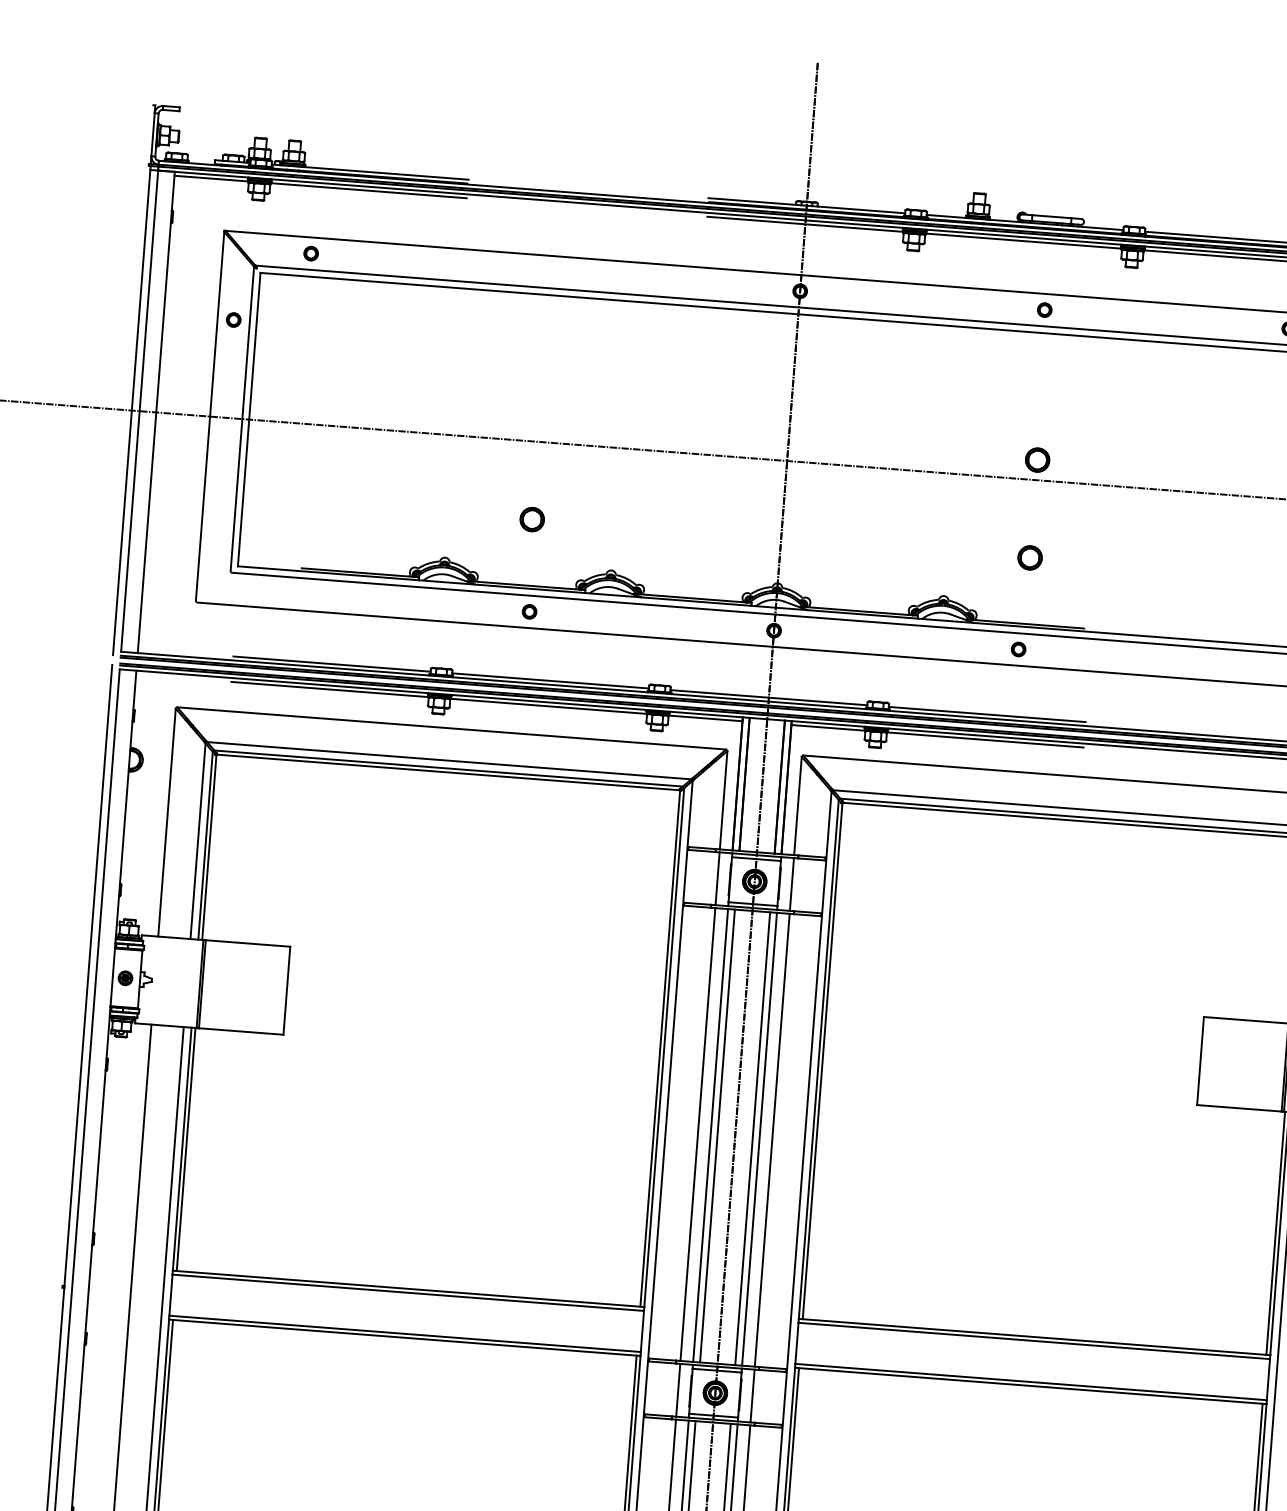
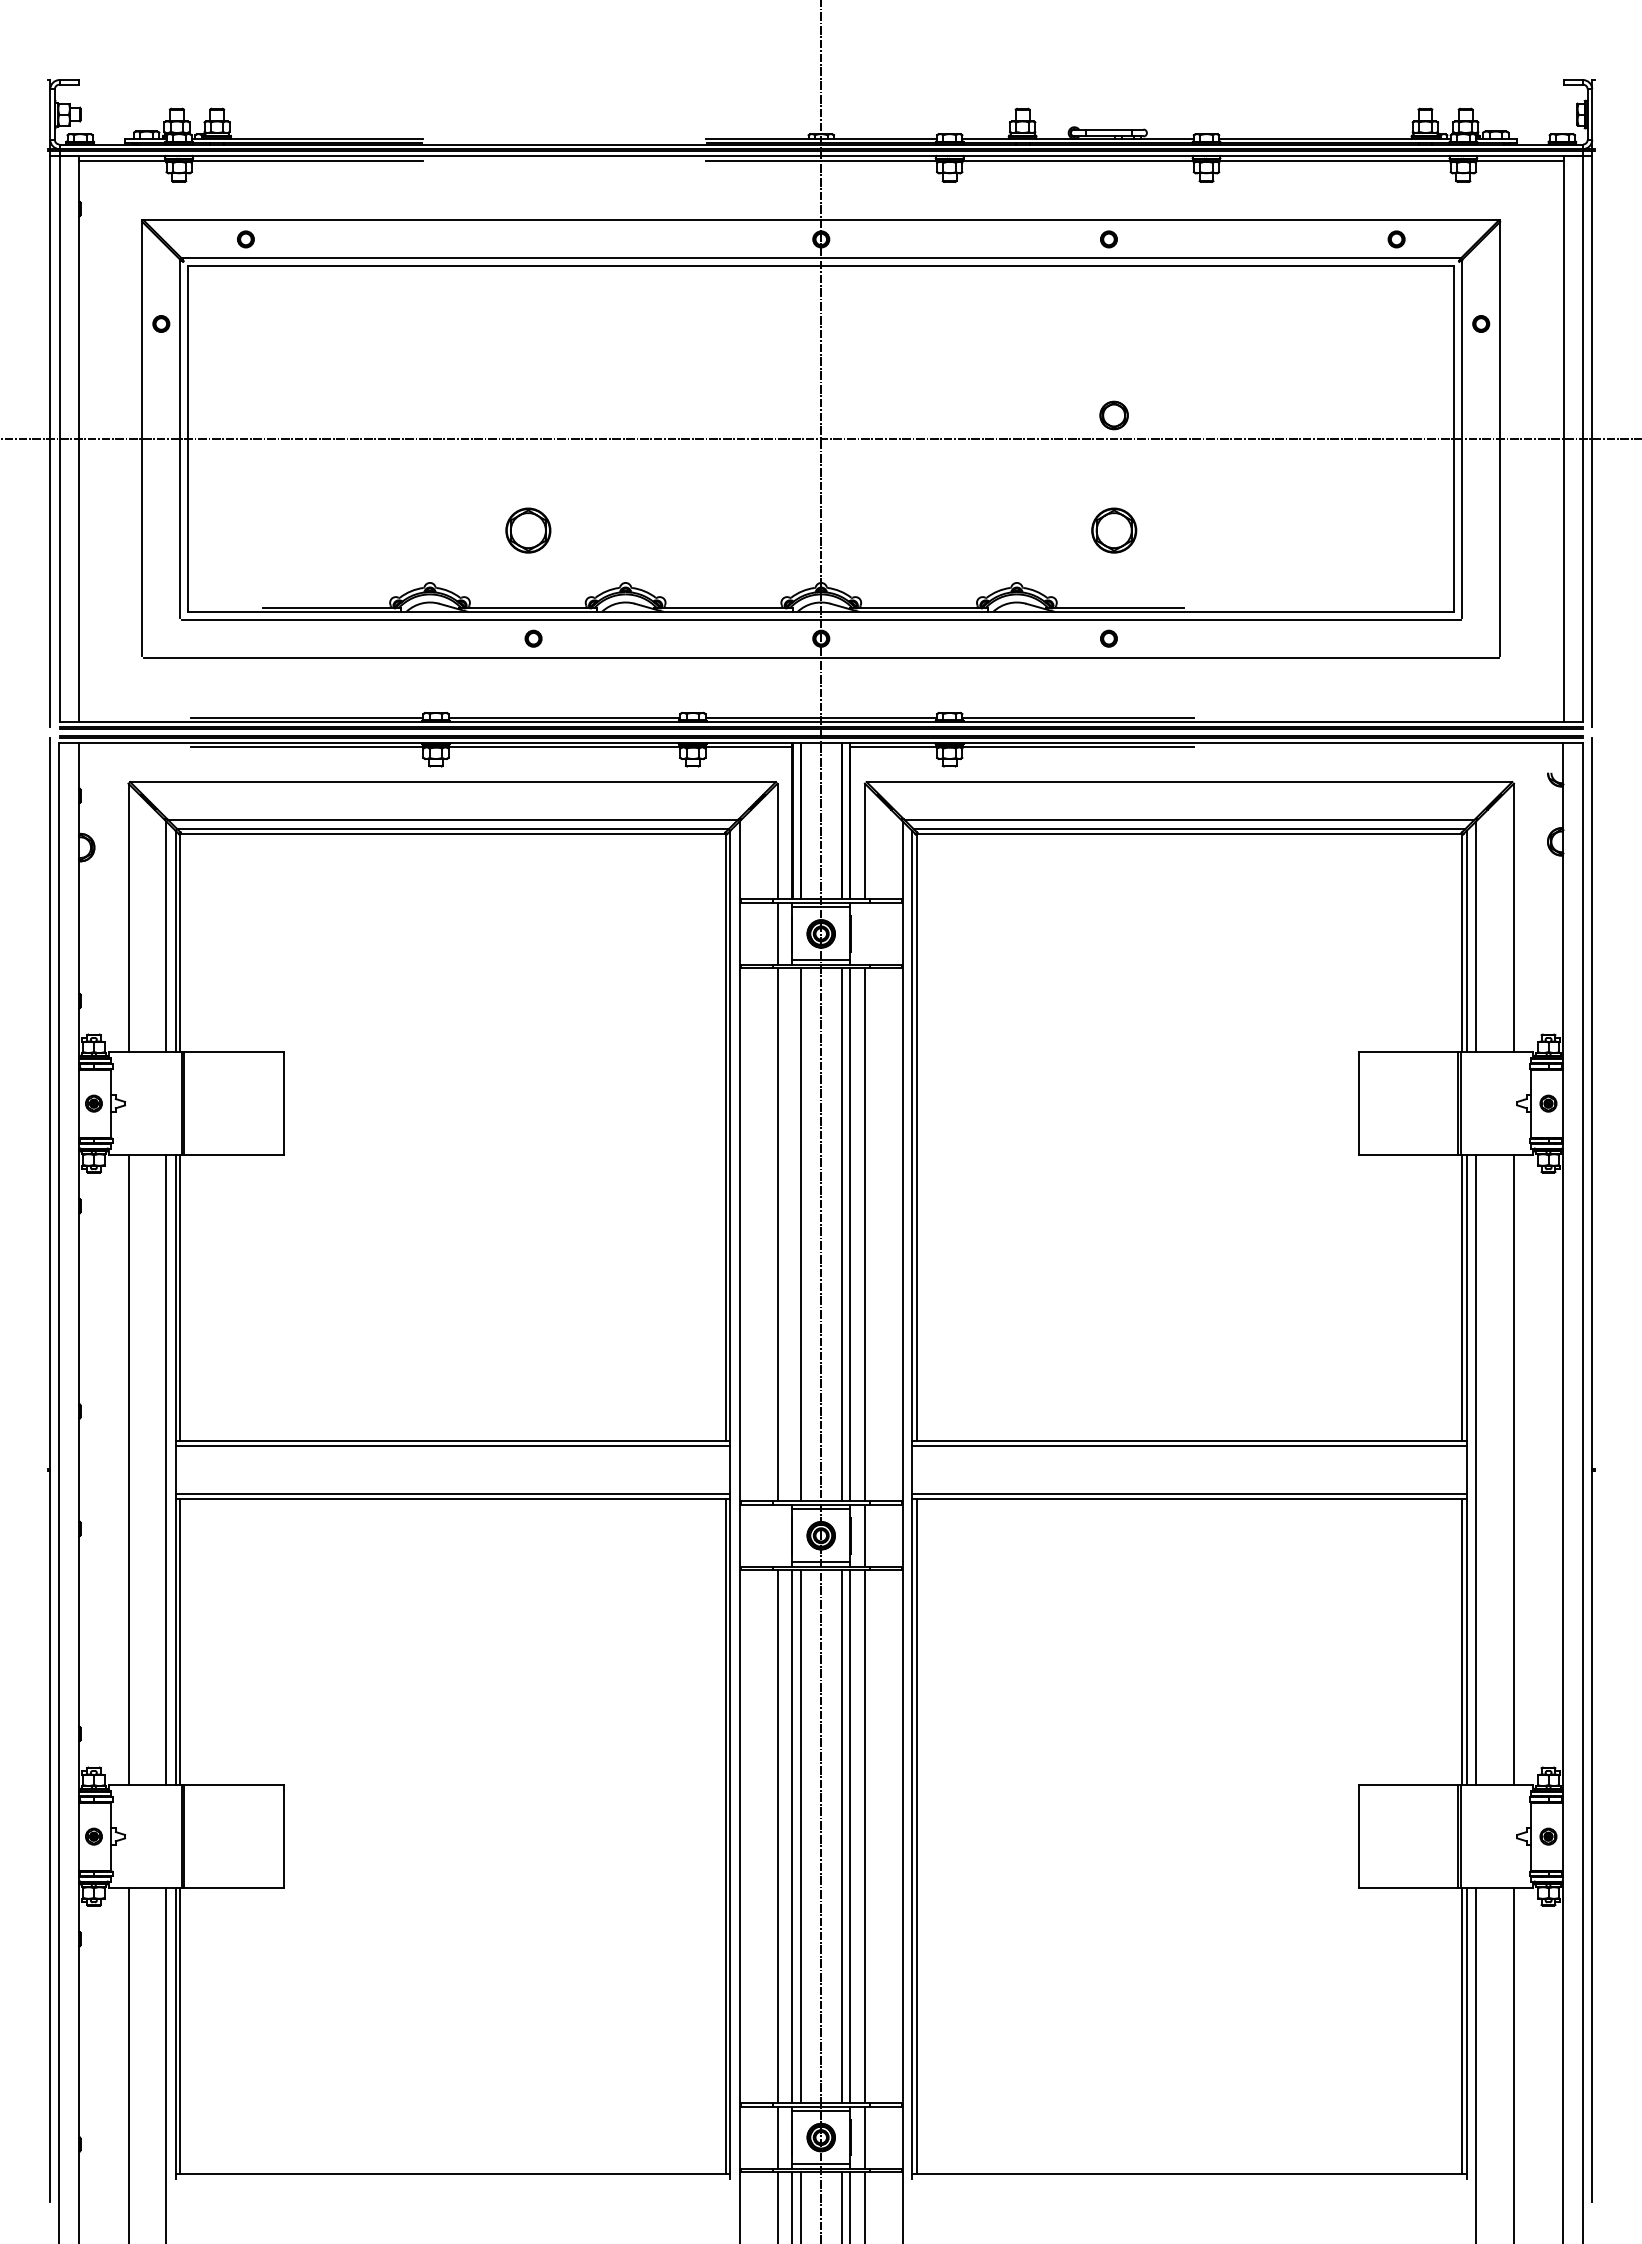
part: (532, 519) -> (528, 530), size x1.6
part: (1029, 557) -> (1113, 530), size x1.6
line: (791, 884) -> (864, 933), removed
line: (710, 1135) -> (792, 1234), removed
line: (678, 1390) -> (777, 1535), removed

